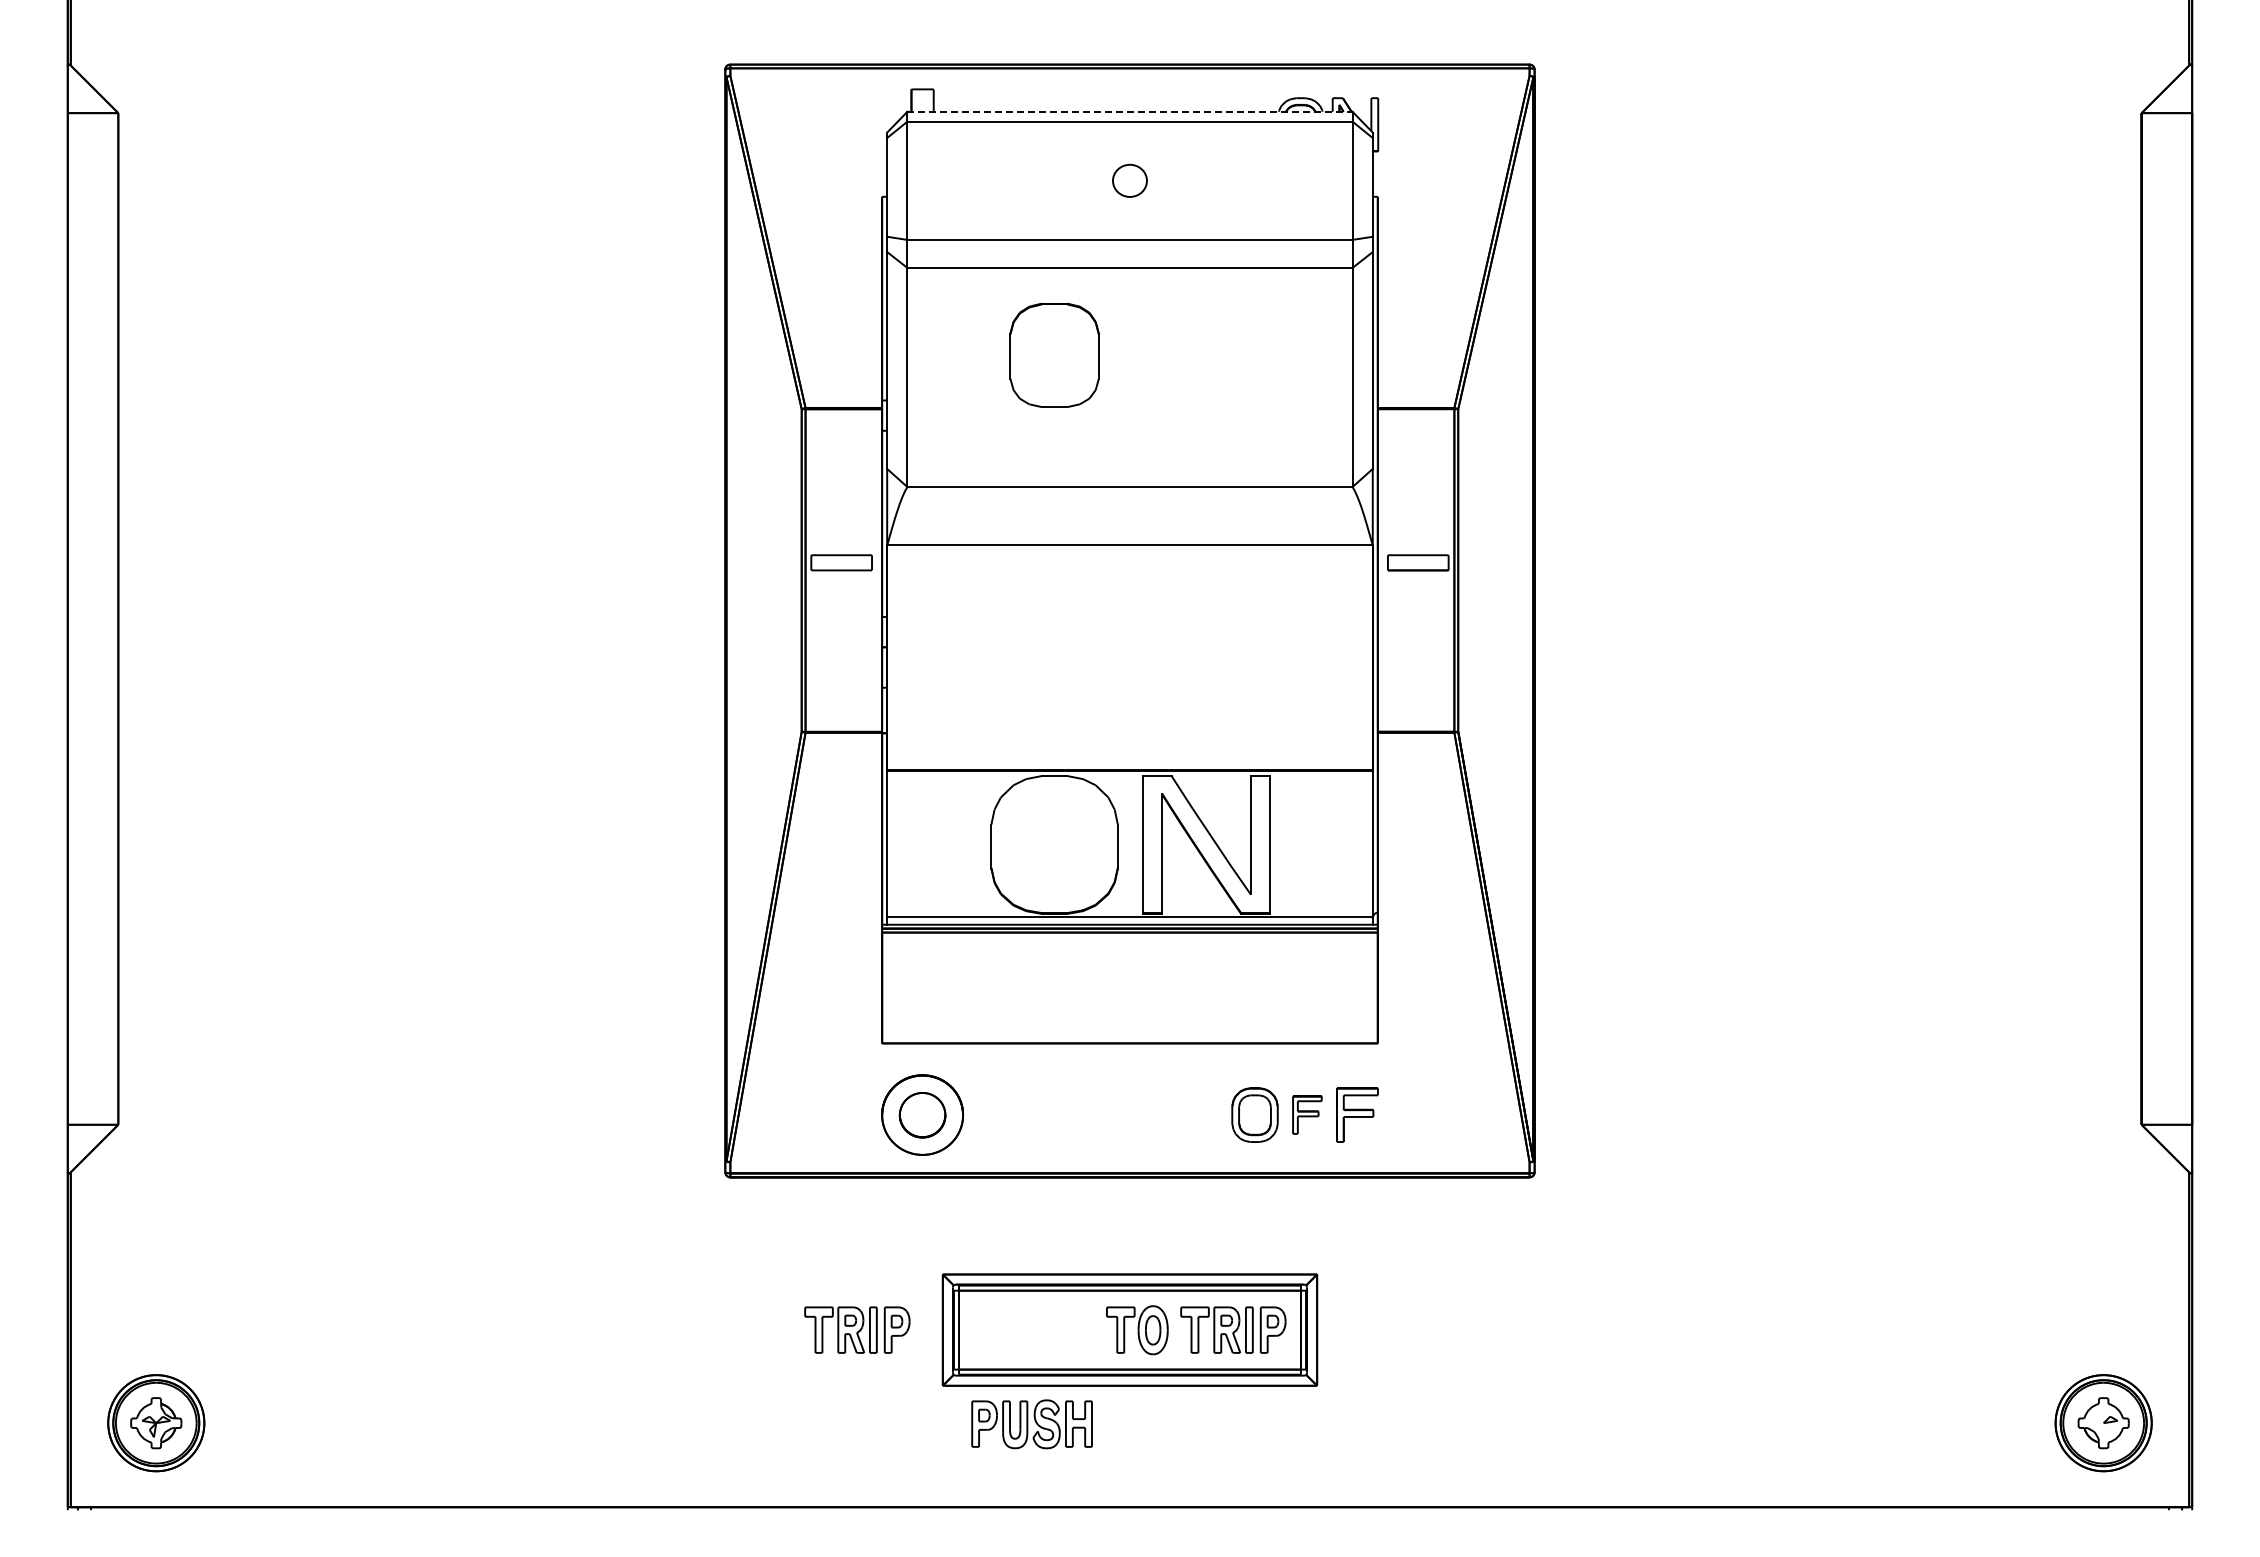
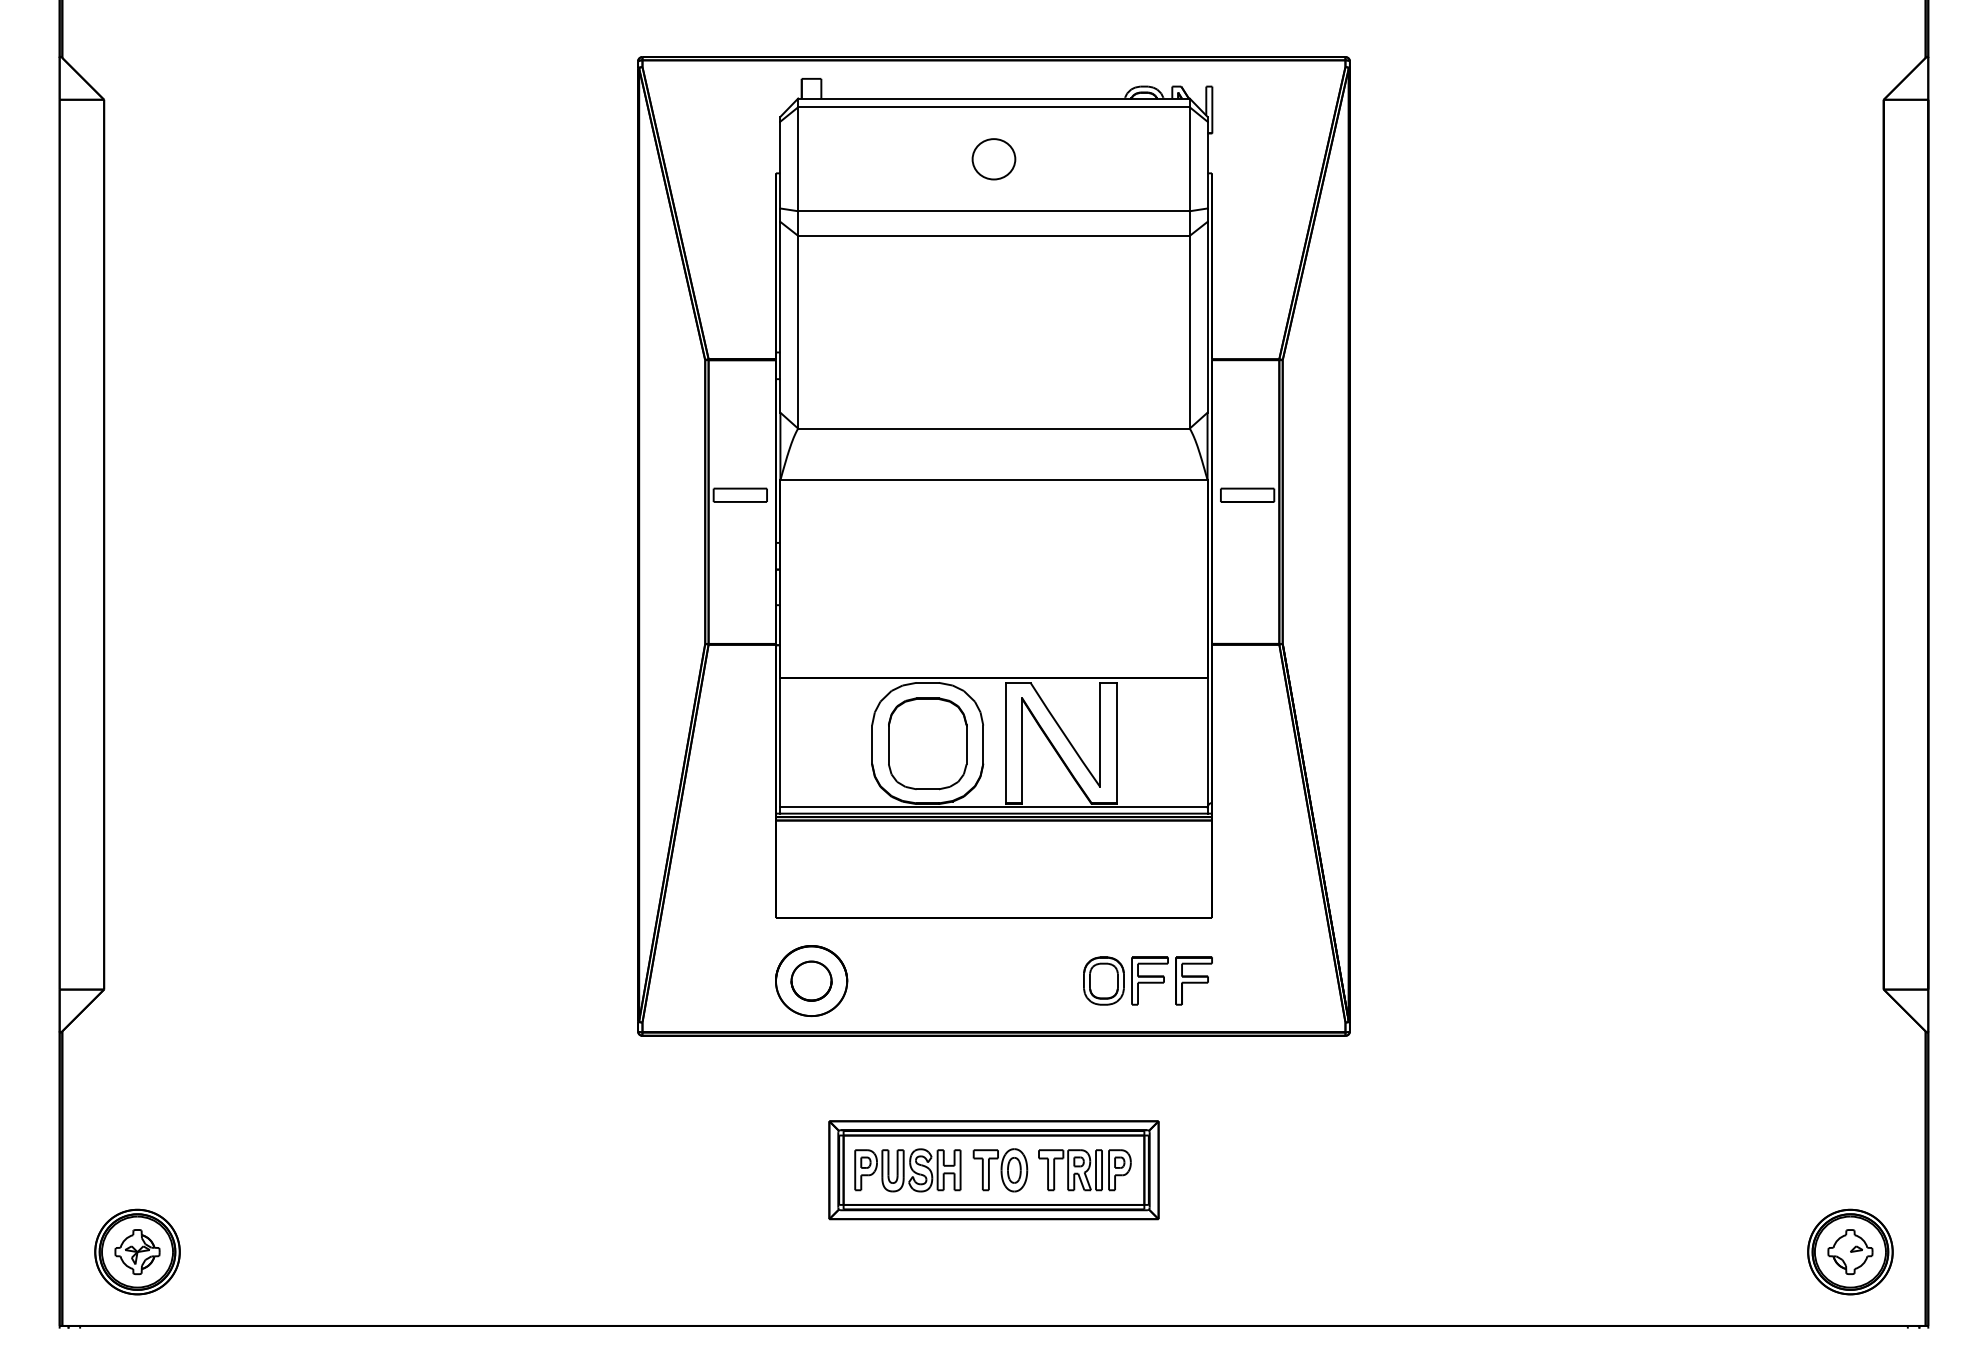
line: (1129, 111) -> (993, 98), dashed -> solid
part: (1129, 180) -> (993, 158), size x1.43
part: (1054, 354) -> (927, 743), moved
part: (1307, 1114) -> (1150, 980), size x1.43
part: (857, 1329) -> (754, 1169), removed
part: (1031, 1424) -> (907, 1170), moved

